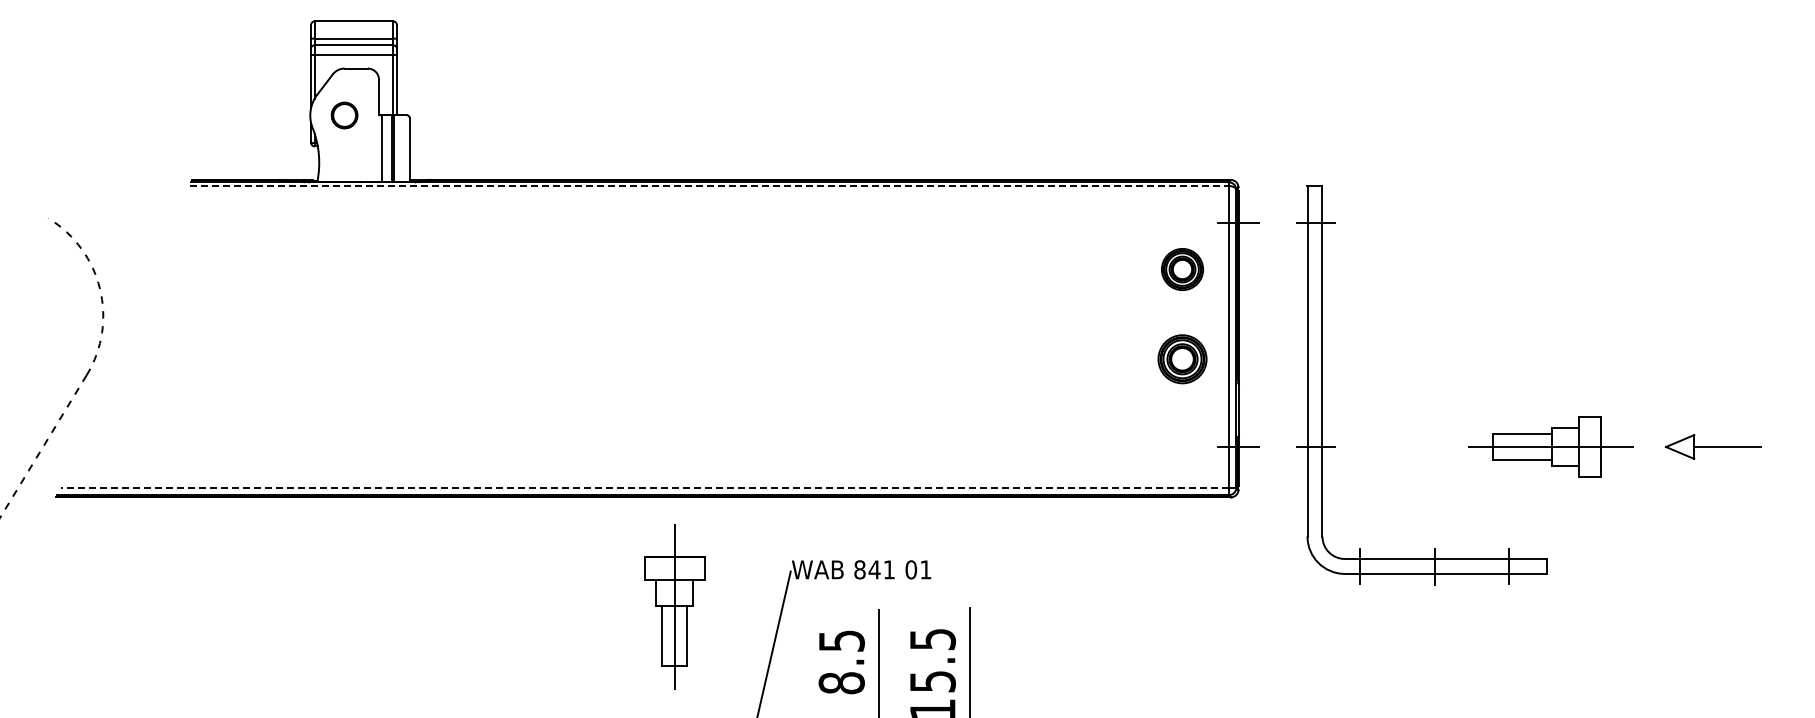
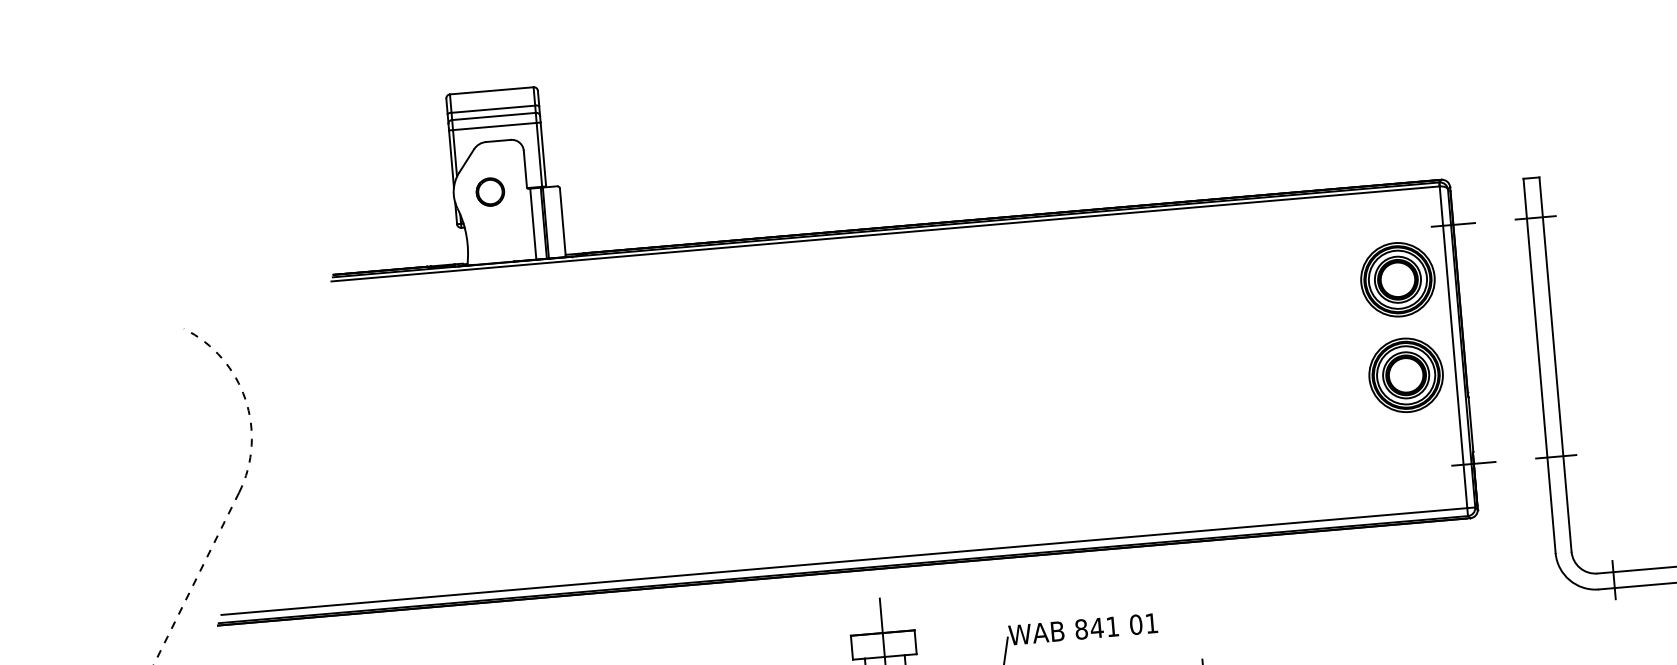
line: (709, 186) -> (885, 234), dashed -> solid
part: (1182, 269) -> (1397, 279), size x1.67
part: (1182, 359) -> (1406, 375), size x1.43
line: (644, 487) -> (844, 561), dashed -> solid

